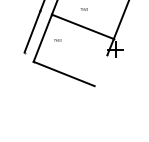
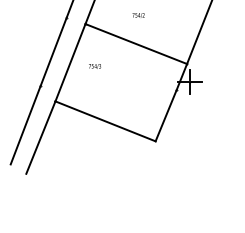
line: (100, 70) -> (165, 115), added
line: (15, 76) -> (25, 125), added
line: (24, 83) -> (40, 137), added

